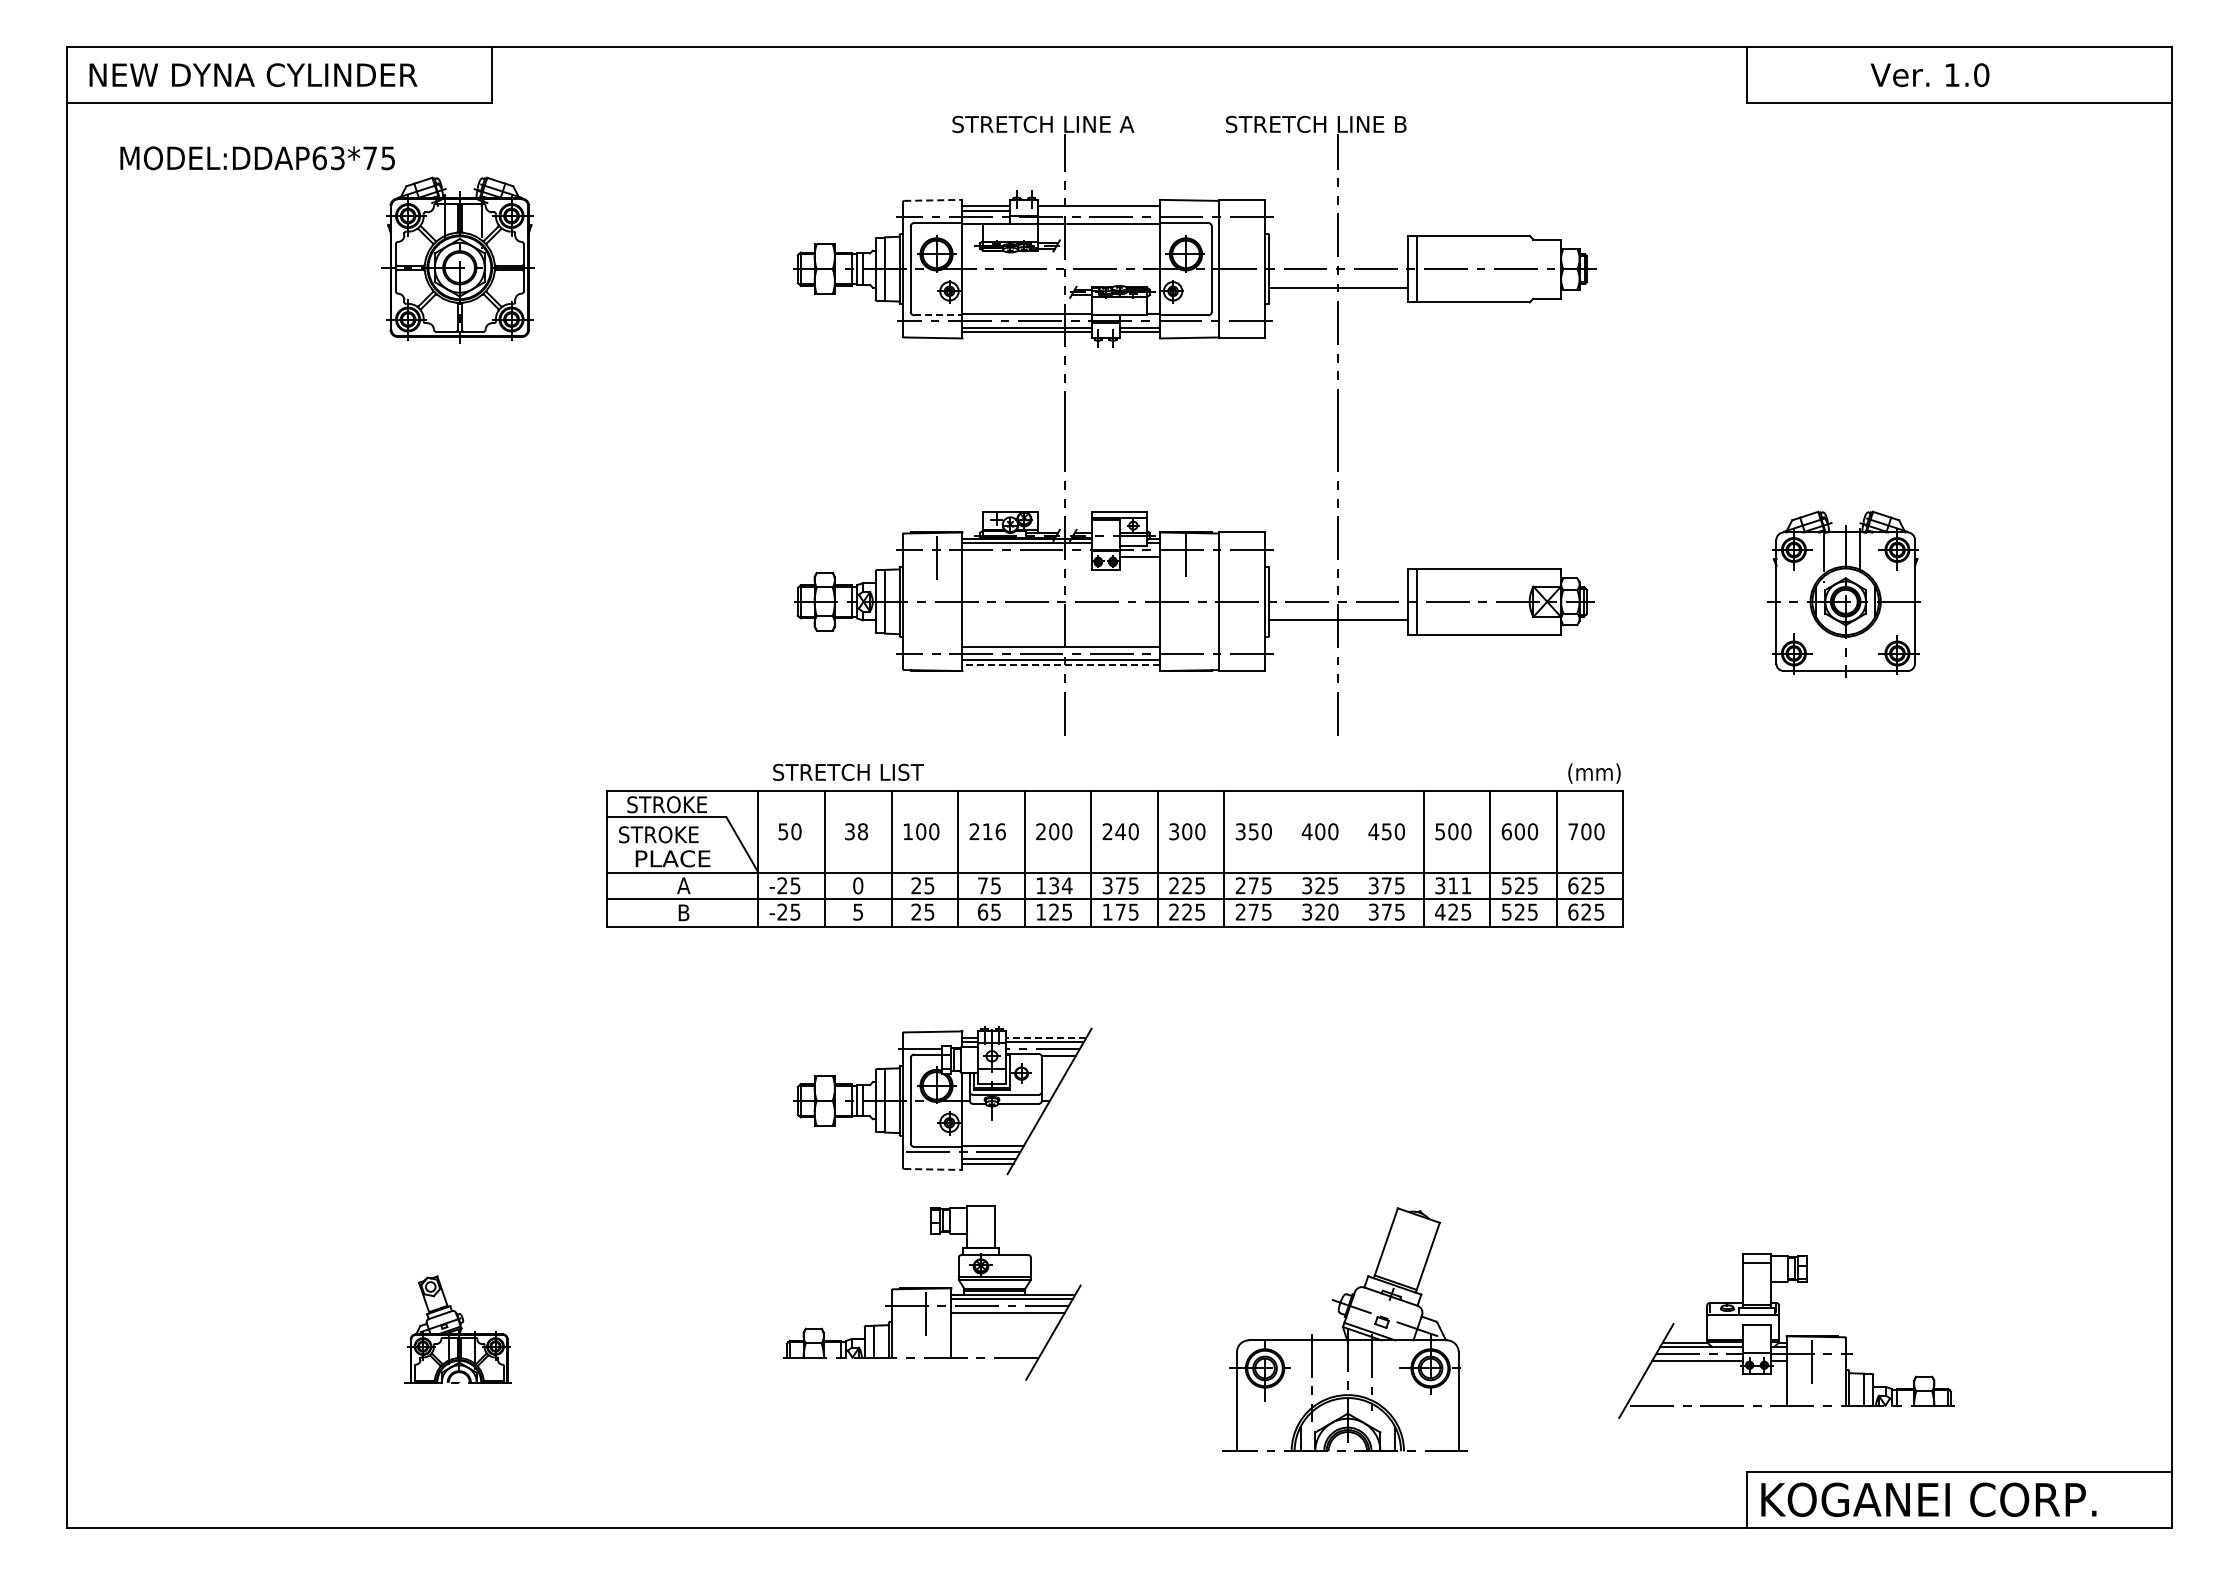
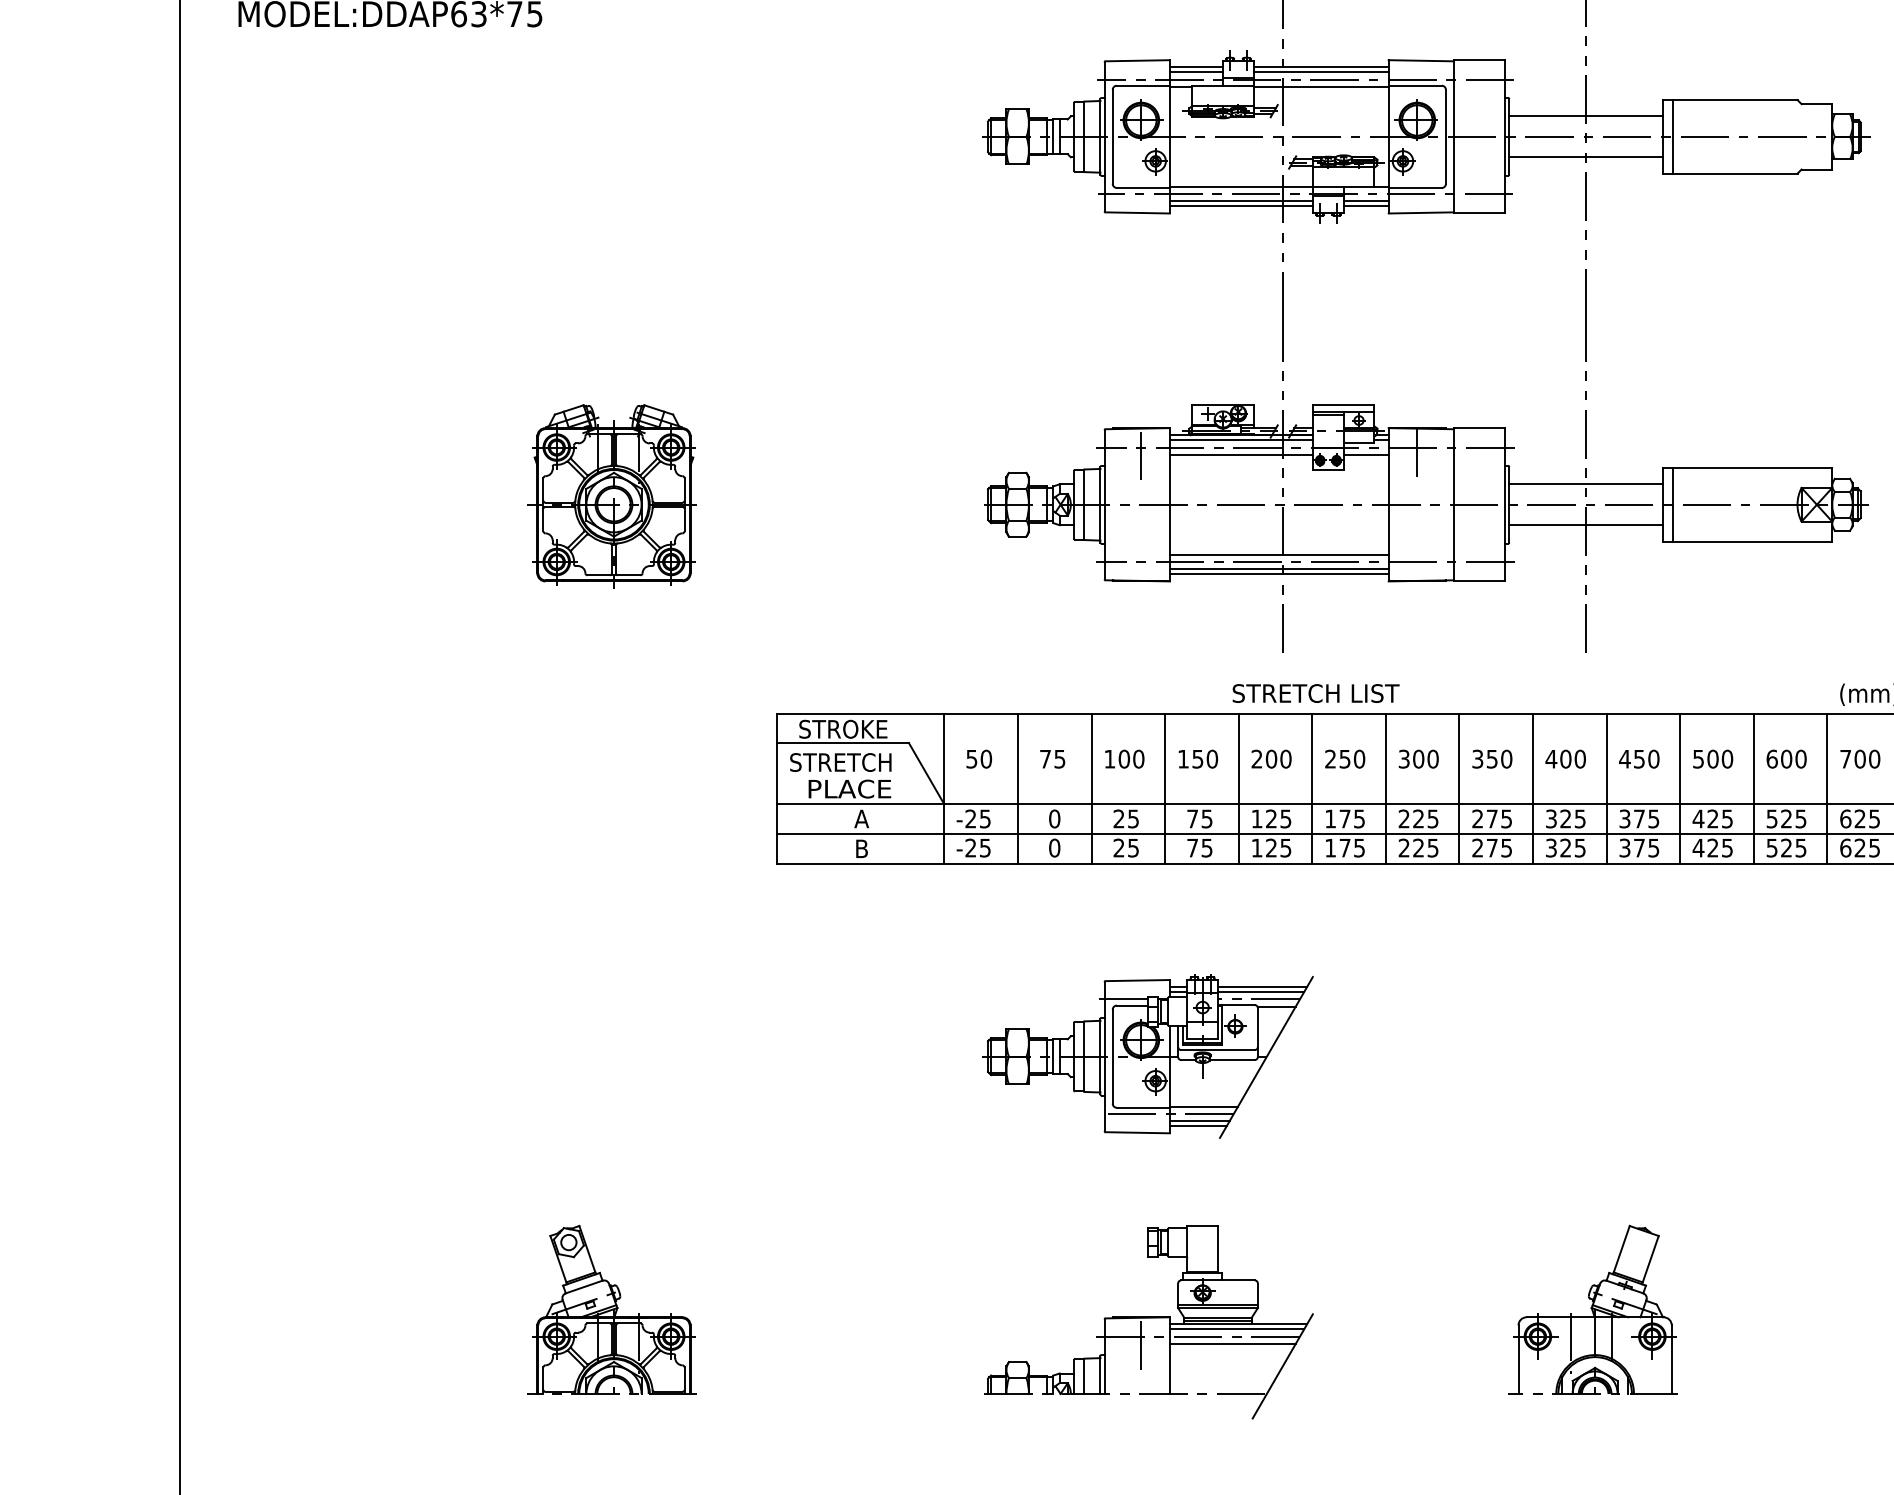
line: (933, 200) -> (1137, 60), dashed -> solid
line: (1099, 210) -> (1321, 71), added
line: (1338, 250) -> (1585, 116), added
part: (457, 259) -> (611, 495), moved
line: (938, 315) -> (1143, 188), dashed -> solid
line: (1026, 556) -> (1240, 454), added
line: (1338, 583) -> (1585, 484), added
line: (1061, 664) -> (1279, 574), dashed -> solid
text: (848, 771) -> (1316, 692), moved
text: (856, 831) -> (1052, 758), 38 -> 75
text: (987, 831) -> (1197, 758), 216 -> 150
text: (1120, 831) -> (1344, 758), 240 -> 250
text: (684, 834) -> (862, 762), STROKE -> STRETCH
line: (1290, 858) -> (1532, 788), added
line: (1357, 858) -> (1607, 788), added
text: (1060, 885) -> (1278, 818), 134 -> 125
text: (1107, 885) -> (1330, 818), 375 -> 175
text: (1452, 885) -> (1712, 818), 311 -> 425
text: (858, 911) -> (1055, 847), 5 -> 0
text: (983, 911) -> (1193, 847), 65 -> 75
text: (1333, 911) -> (1580, 847), 320 -> 325
line: (1045, 1037) -> (1261, 986), dashed -> solid
line: (933, 1169) -> (1137, 1132), dashed -> solid
part: (932, 1292) -> (1149, 1321), moved
part: (457, 1329) -> (611, 1309), size x1.43
part: (1344, 1329) -> (1592, 1309), size x0.62

